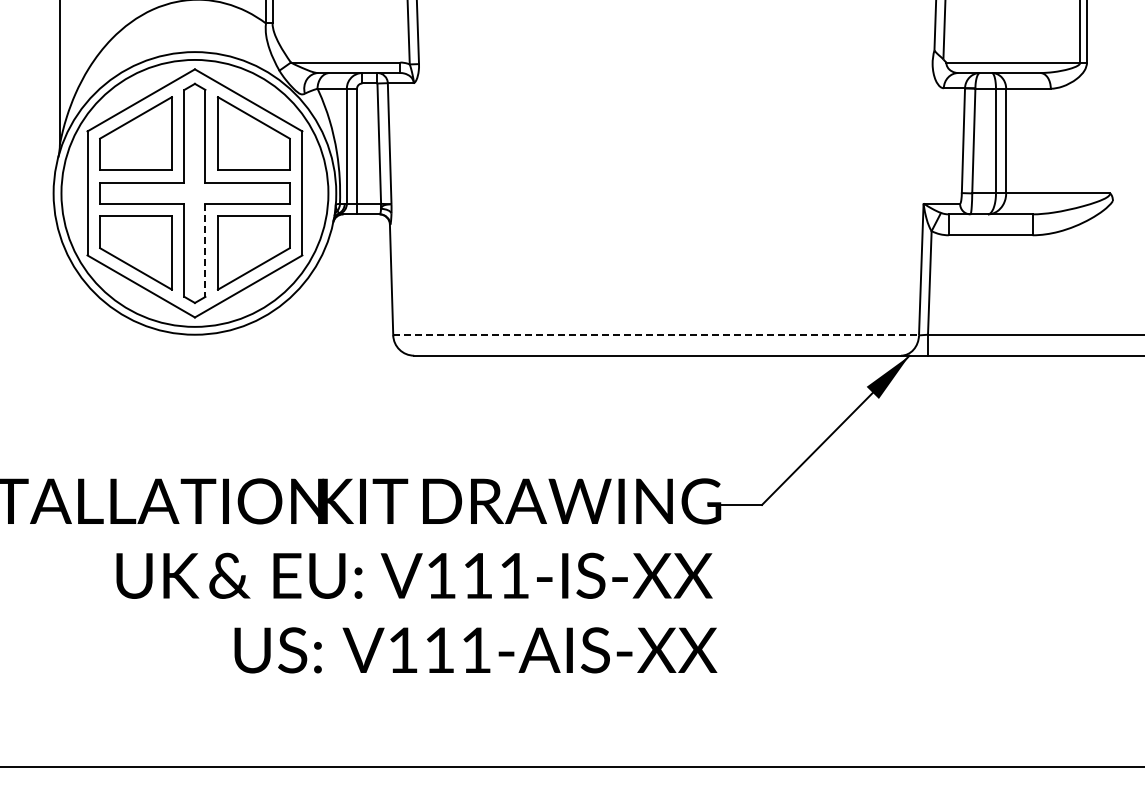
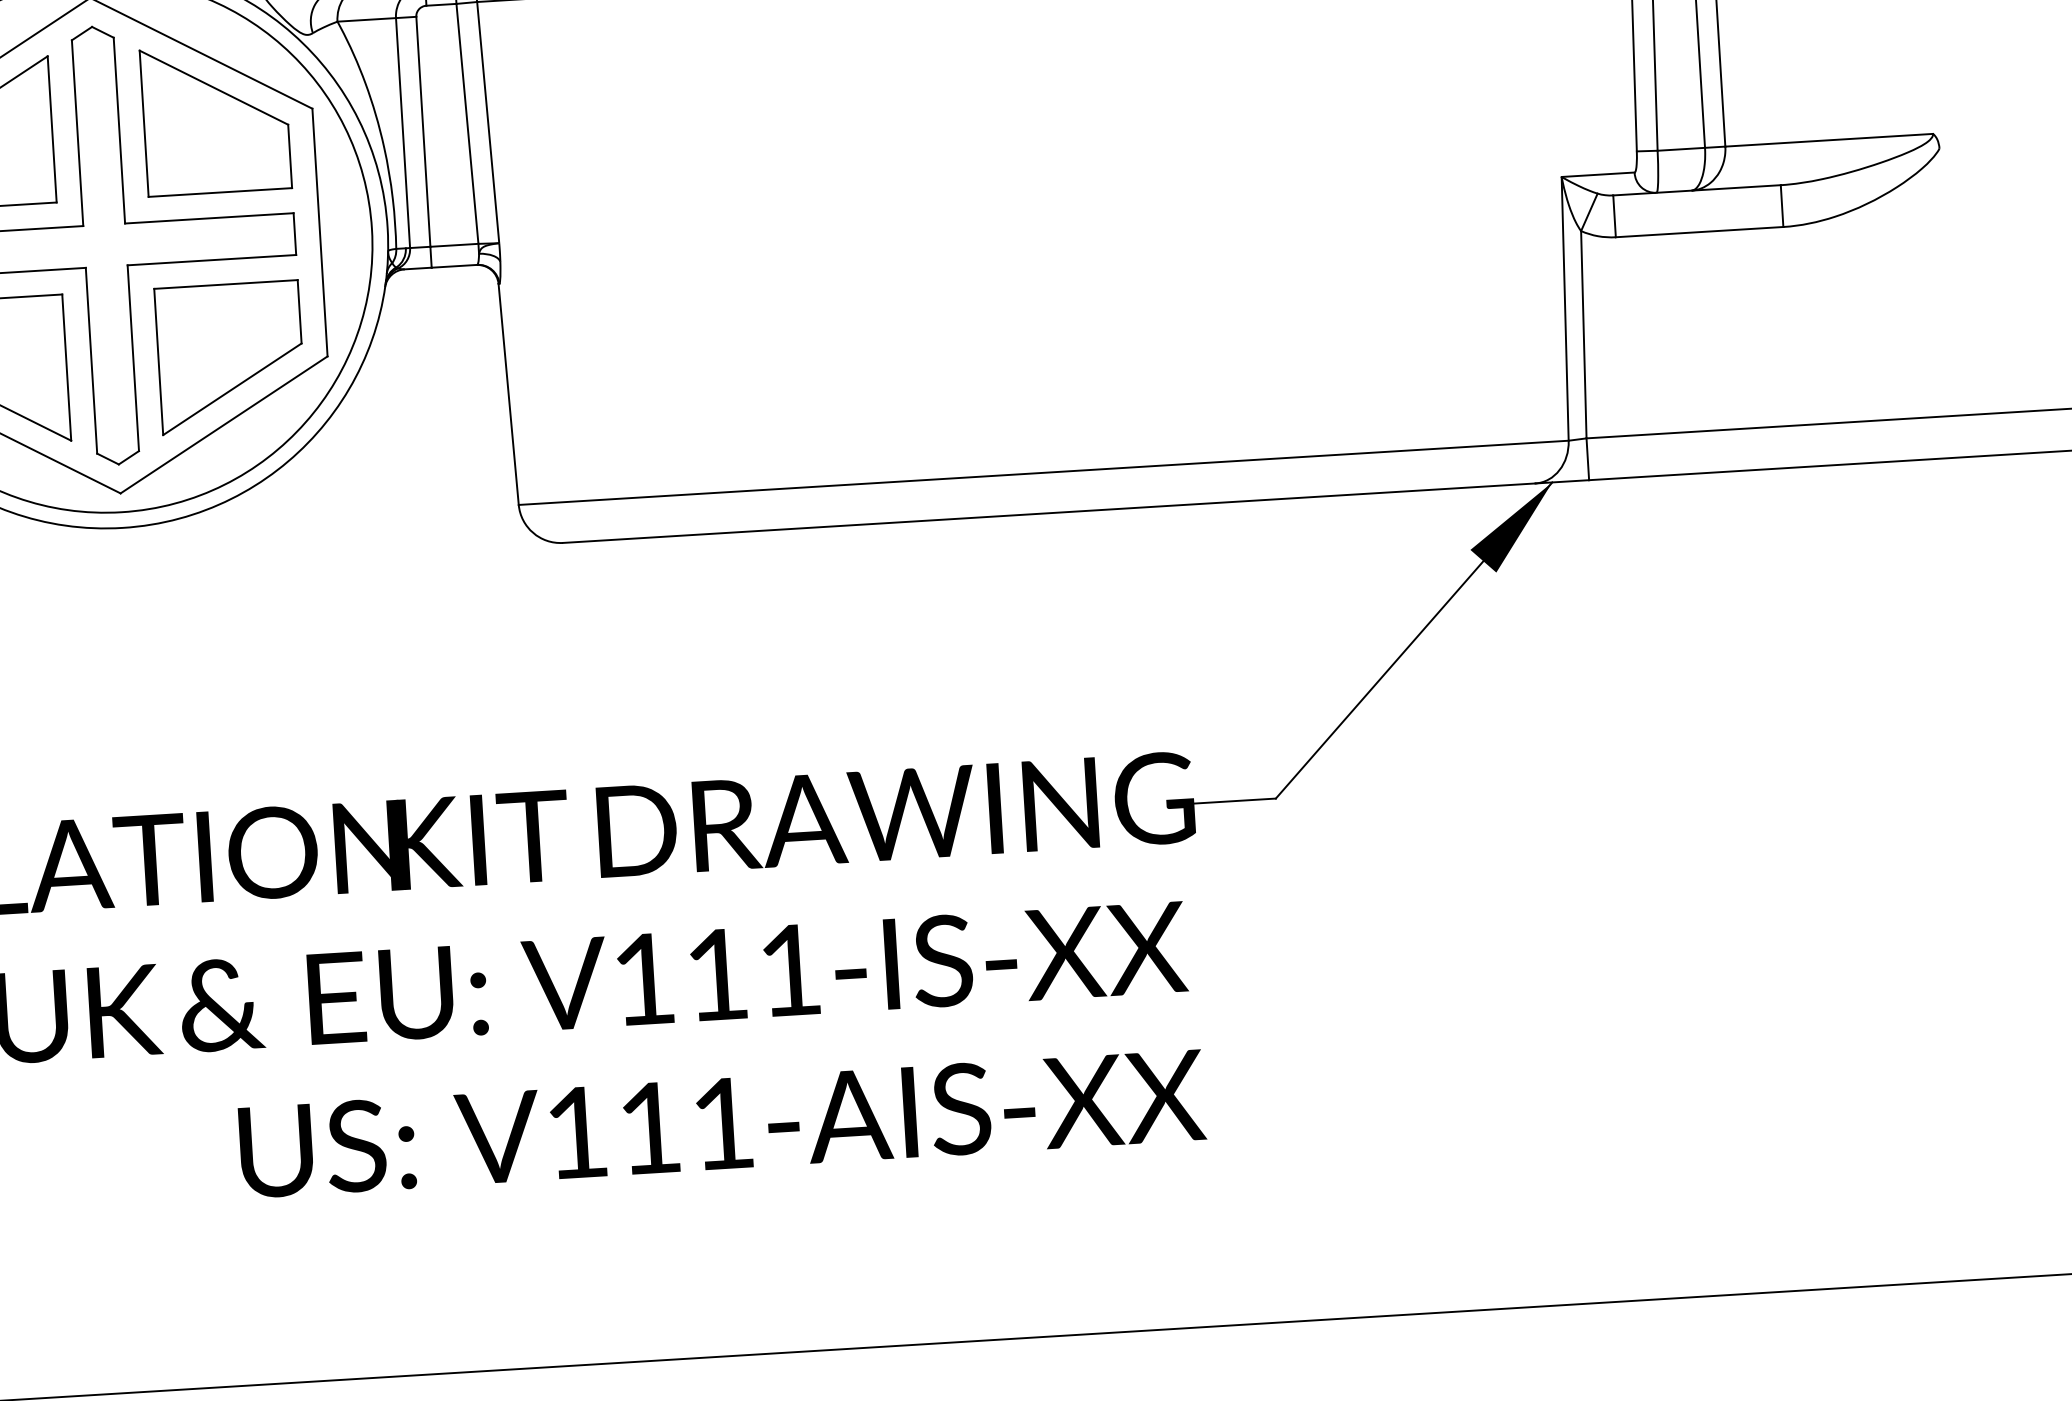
line: (205, 250) -> (133, 358), dashed -> solid
line: (656, 335) -> (1044, 473), dashed -> solid

